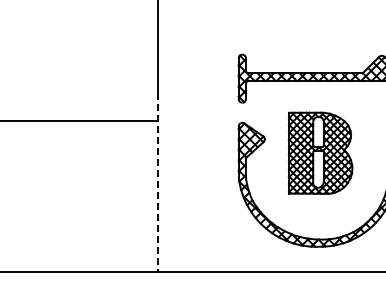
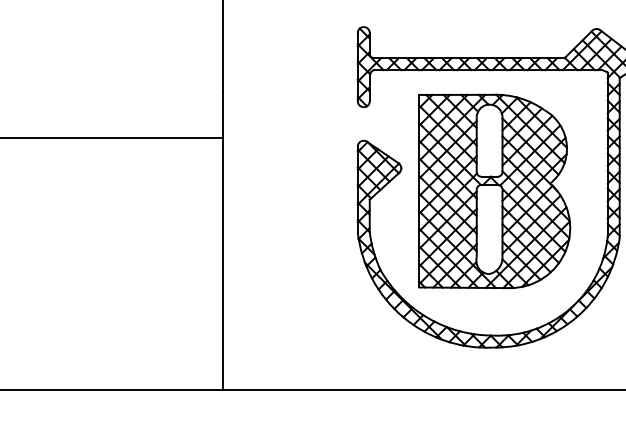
part: (320, 153) -> (494, 191), size x1.43
line: (157, 183) -> (222, 242), dashed -> solid

